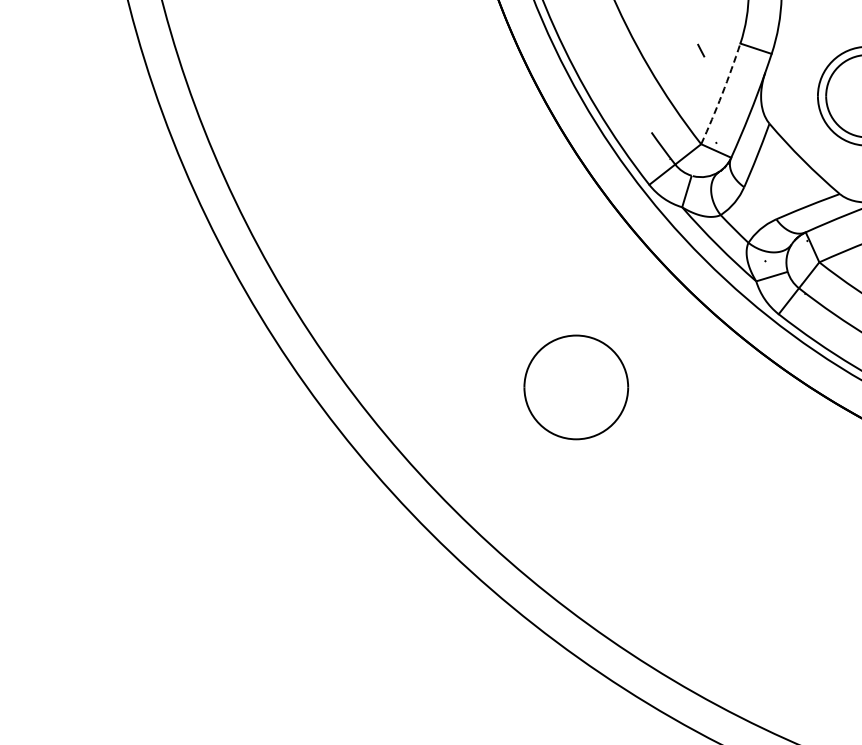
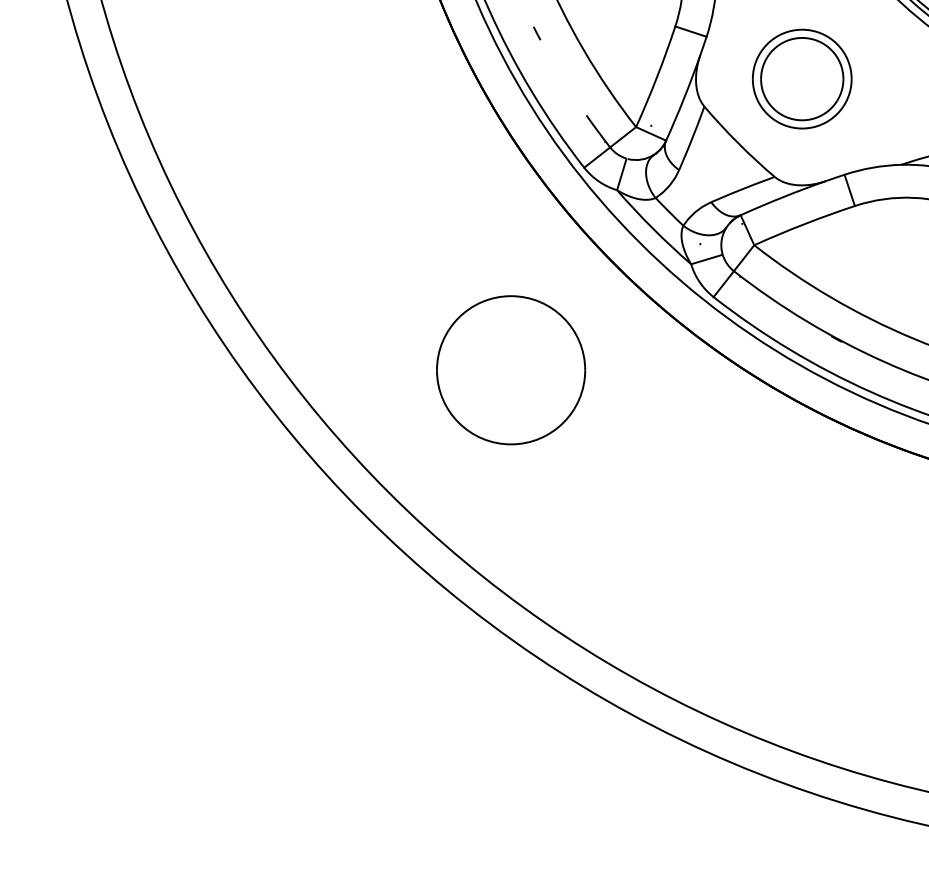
line: (701, 50) -> (537, 33), moved
arc: (722, 94) -> (657, 77), dashed -> solid
part: (576, 387) -> (511, 370), size x1.43

